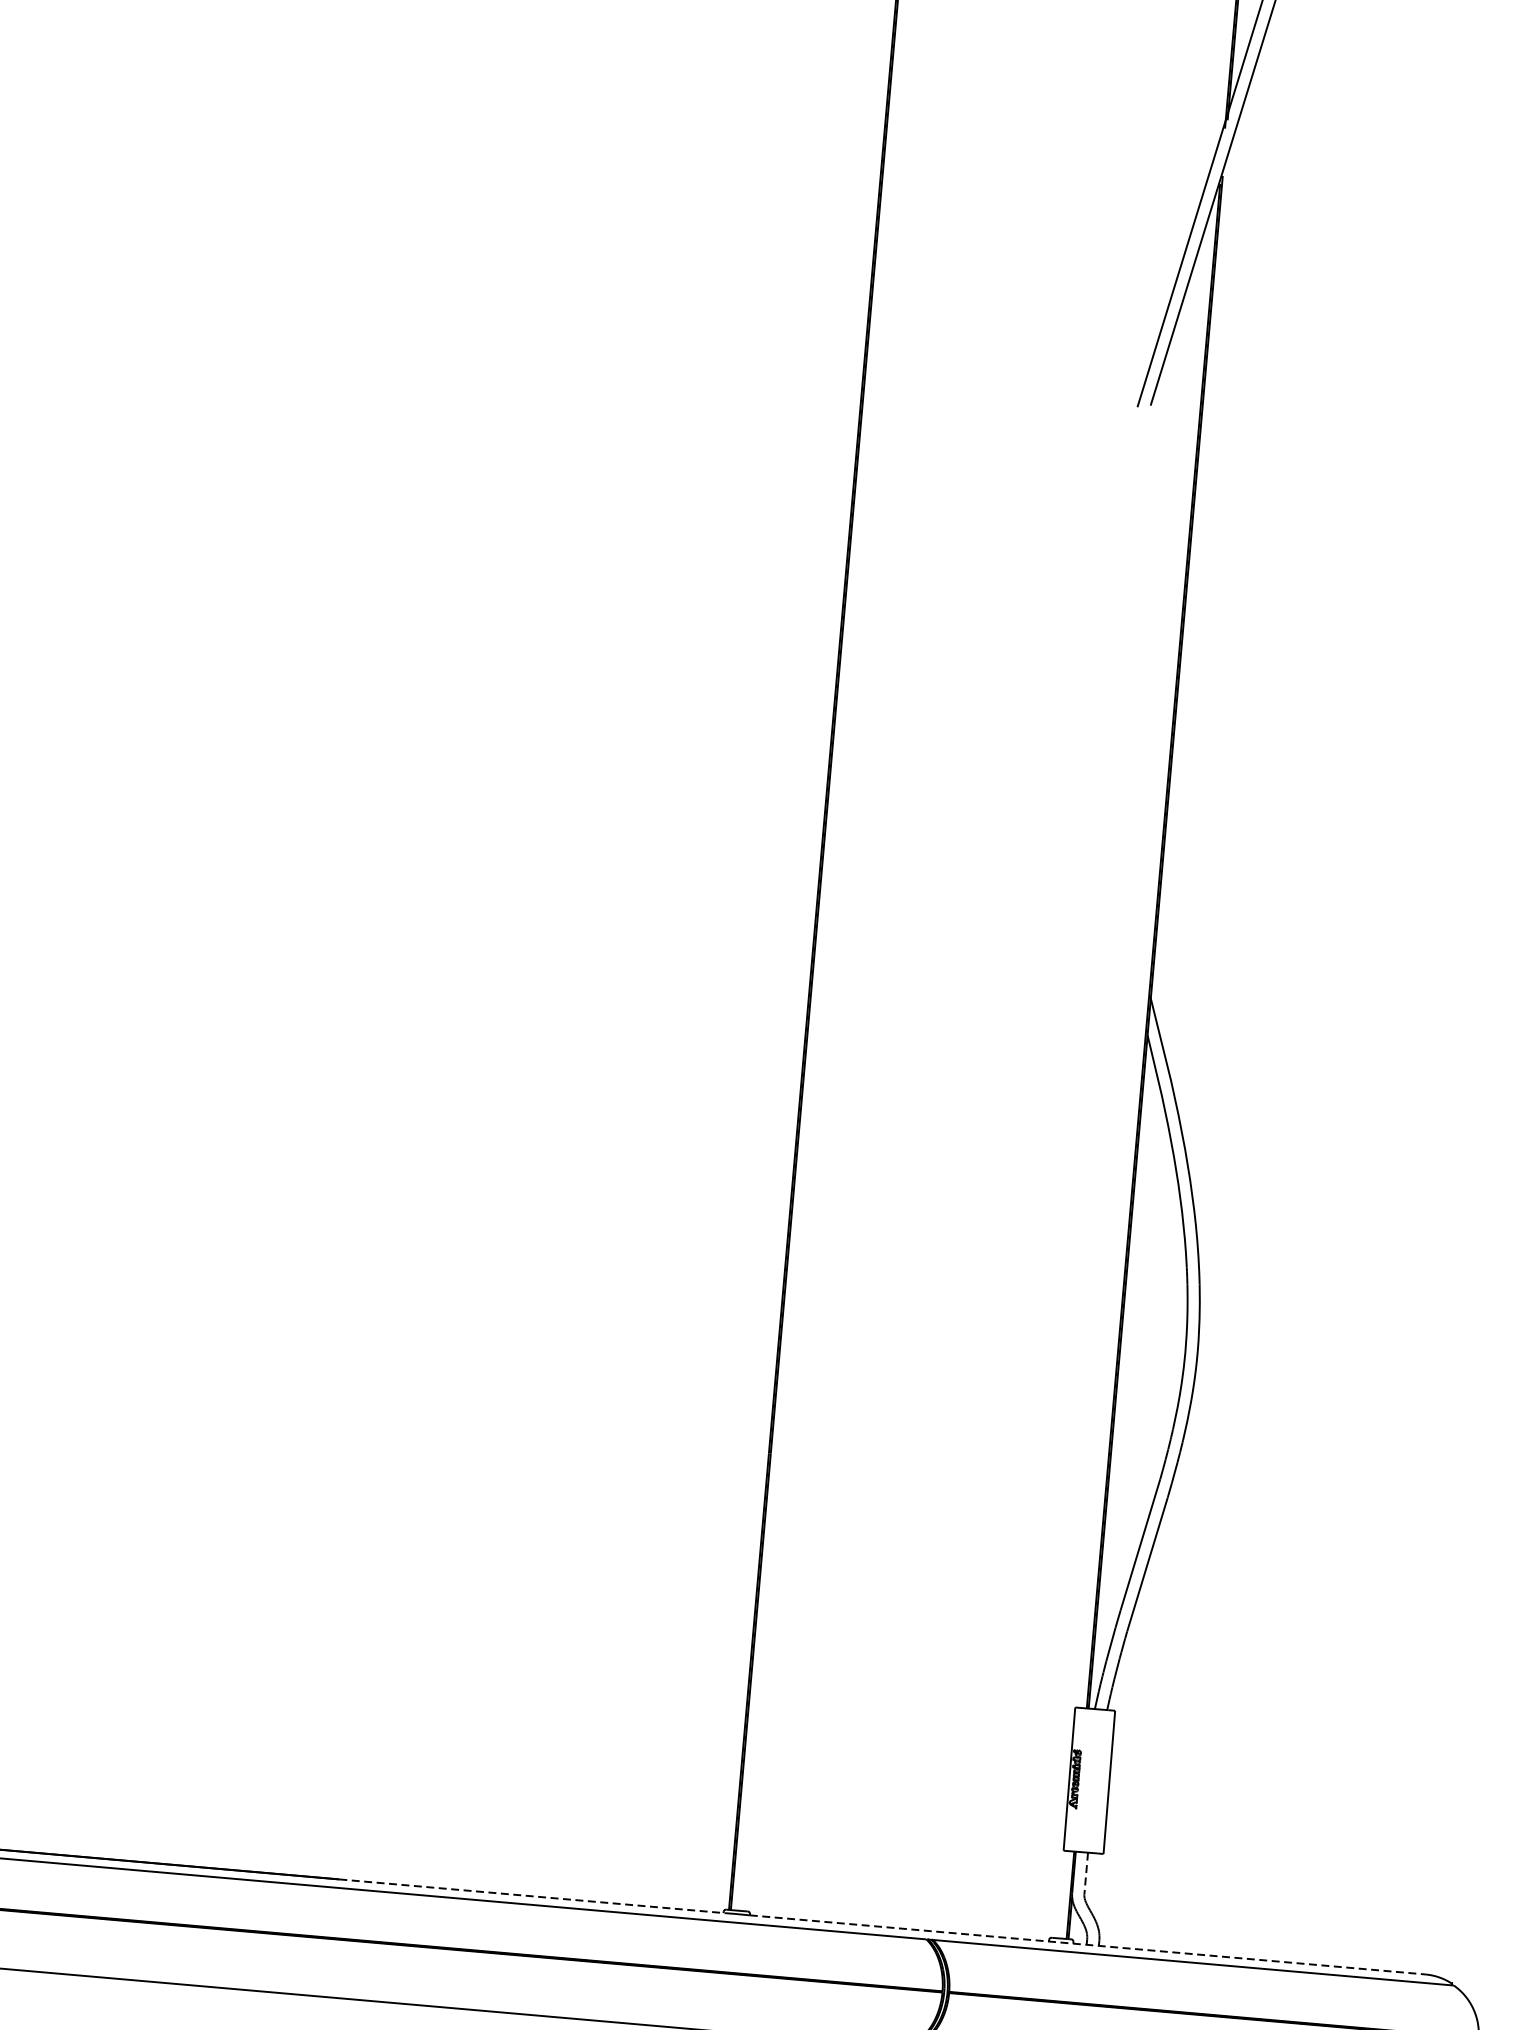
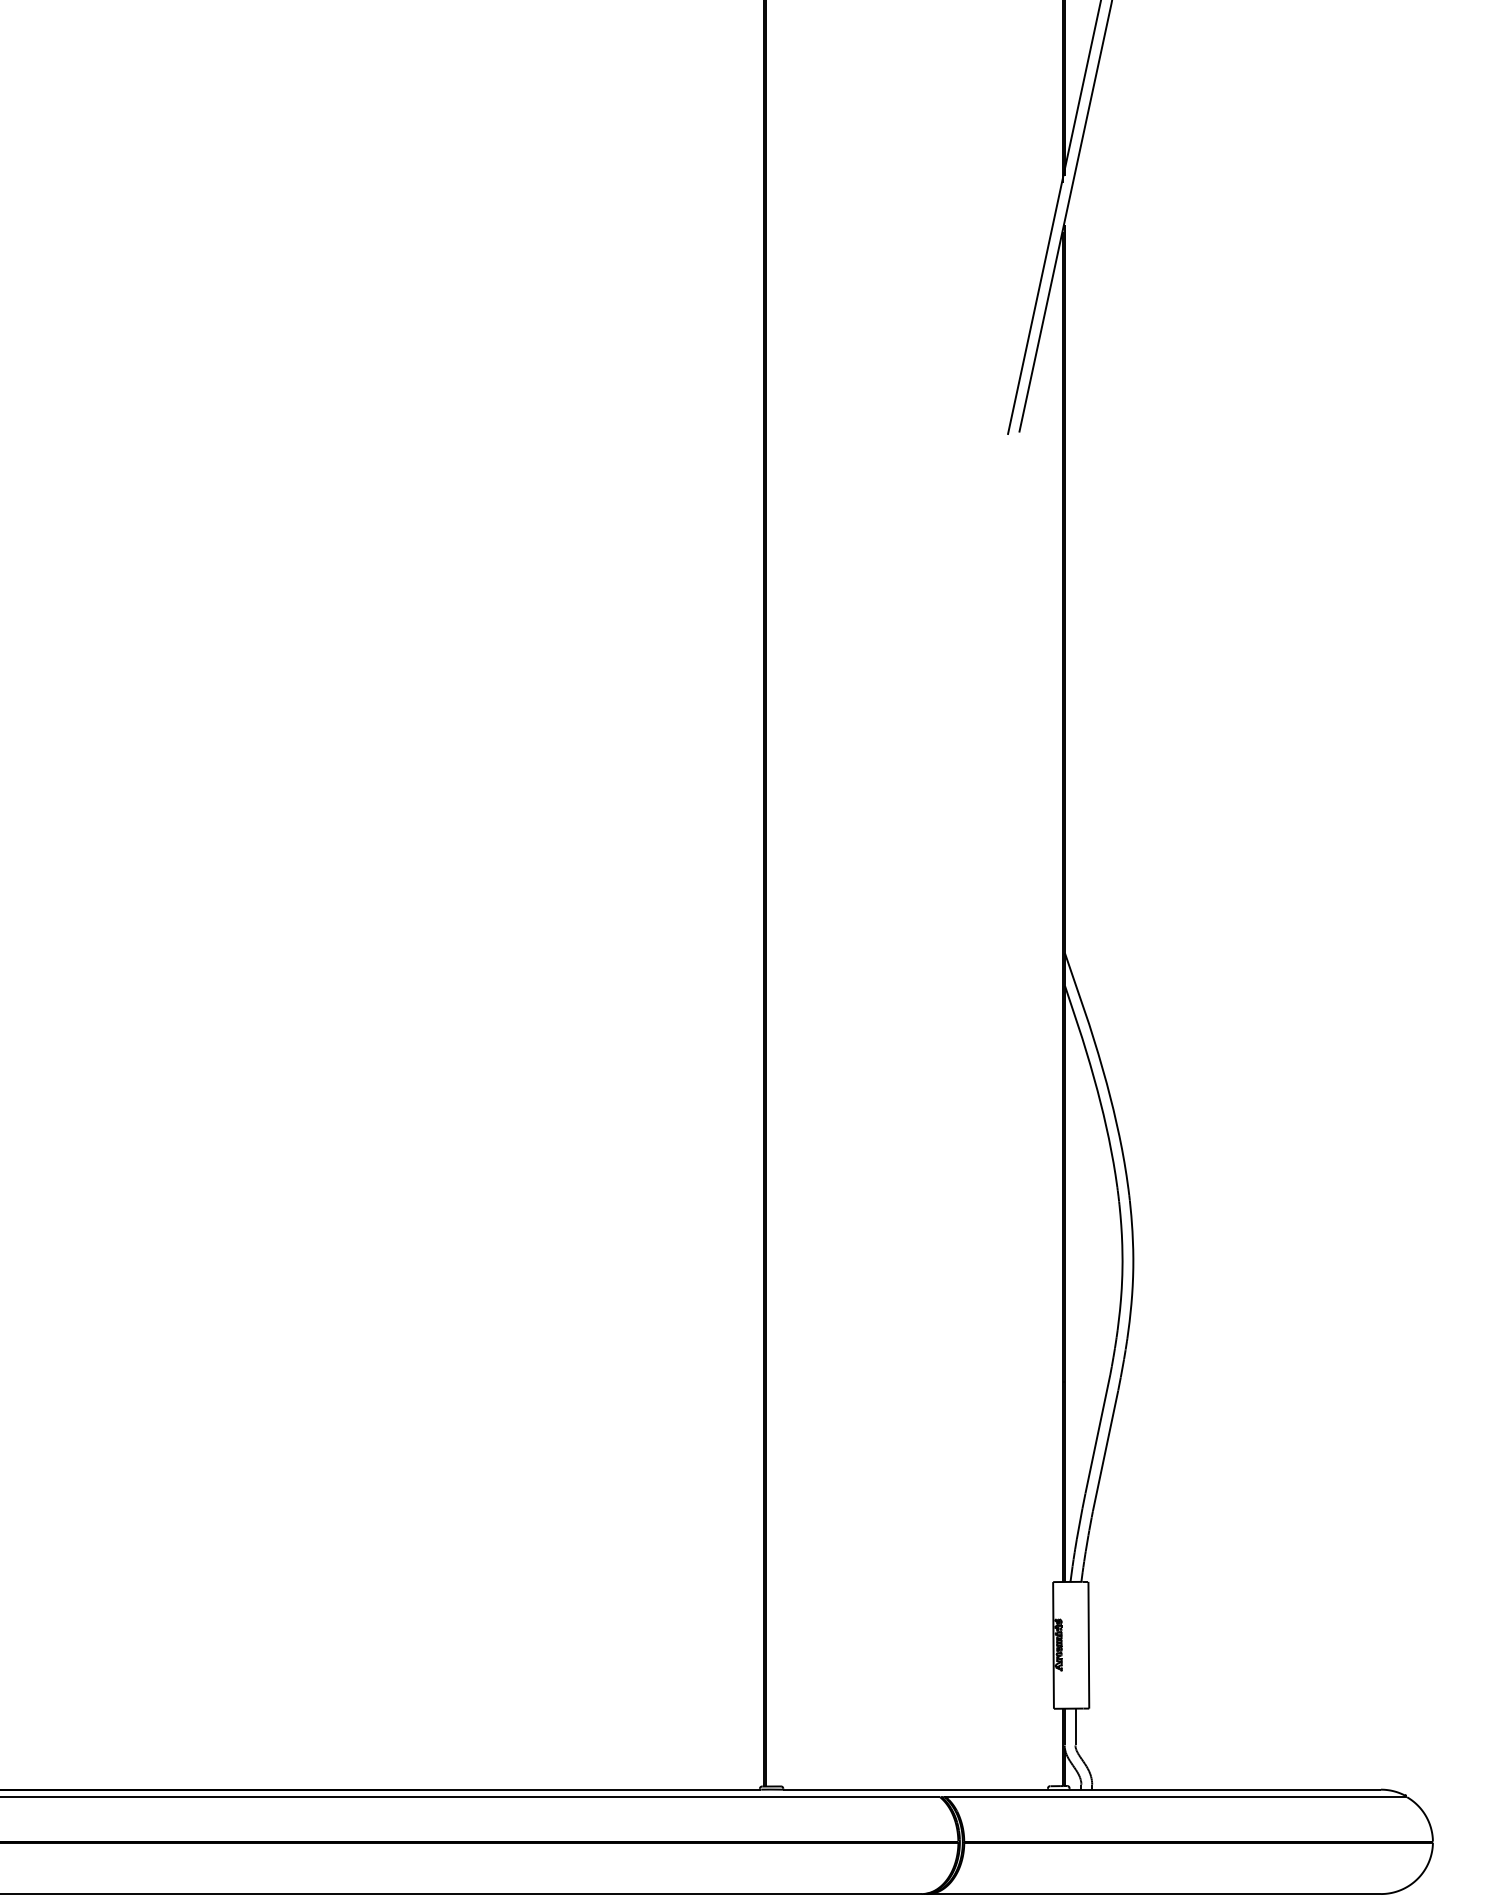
line: (1086, 1873) -> (1075, 1727), dashed -> solid
line: (532, 1896) -> (590, 1789), dashed -> solid
line: (1087, 1944) -> (1082, 1789), dashed -> solid

